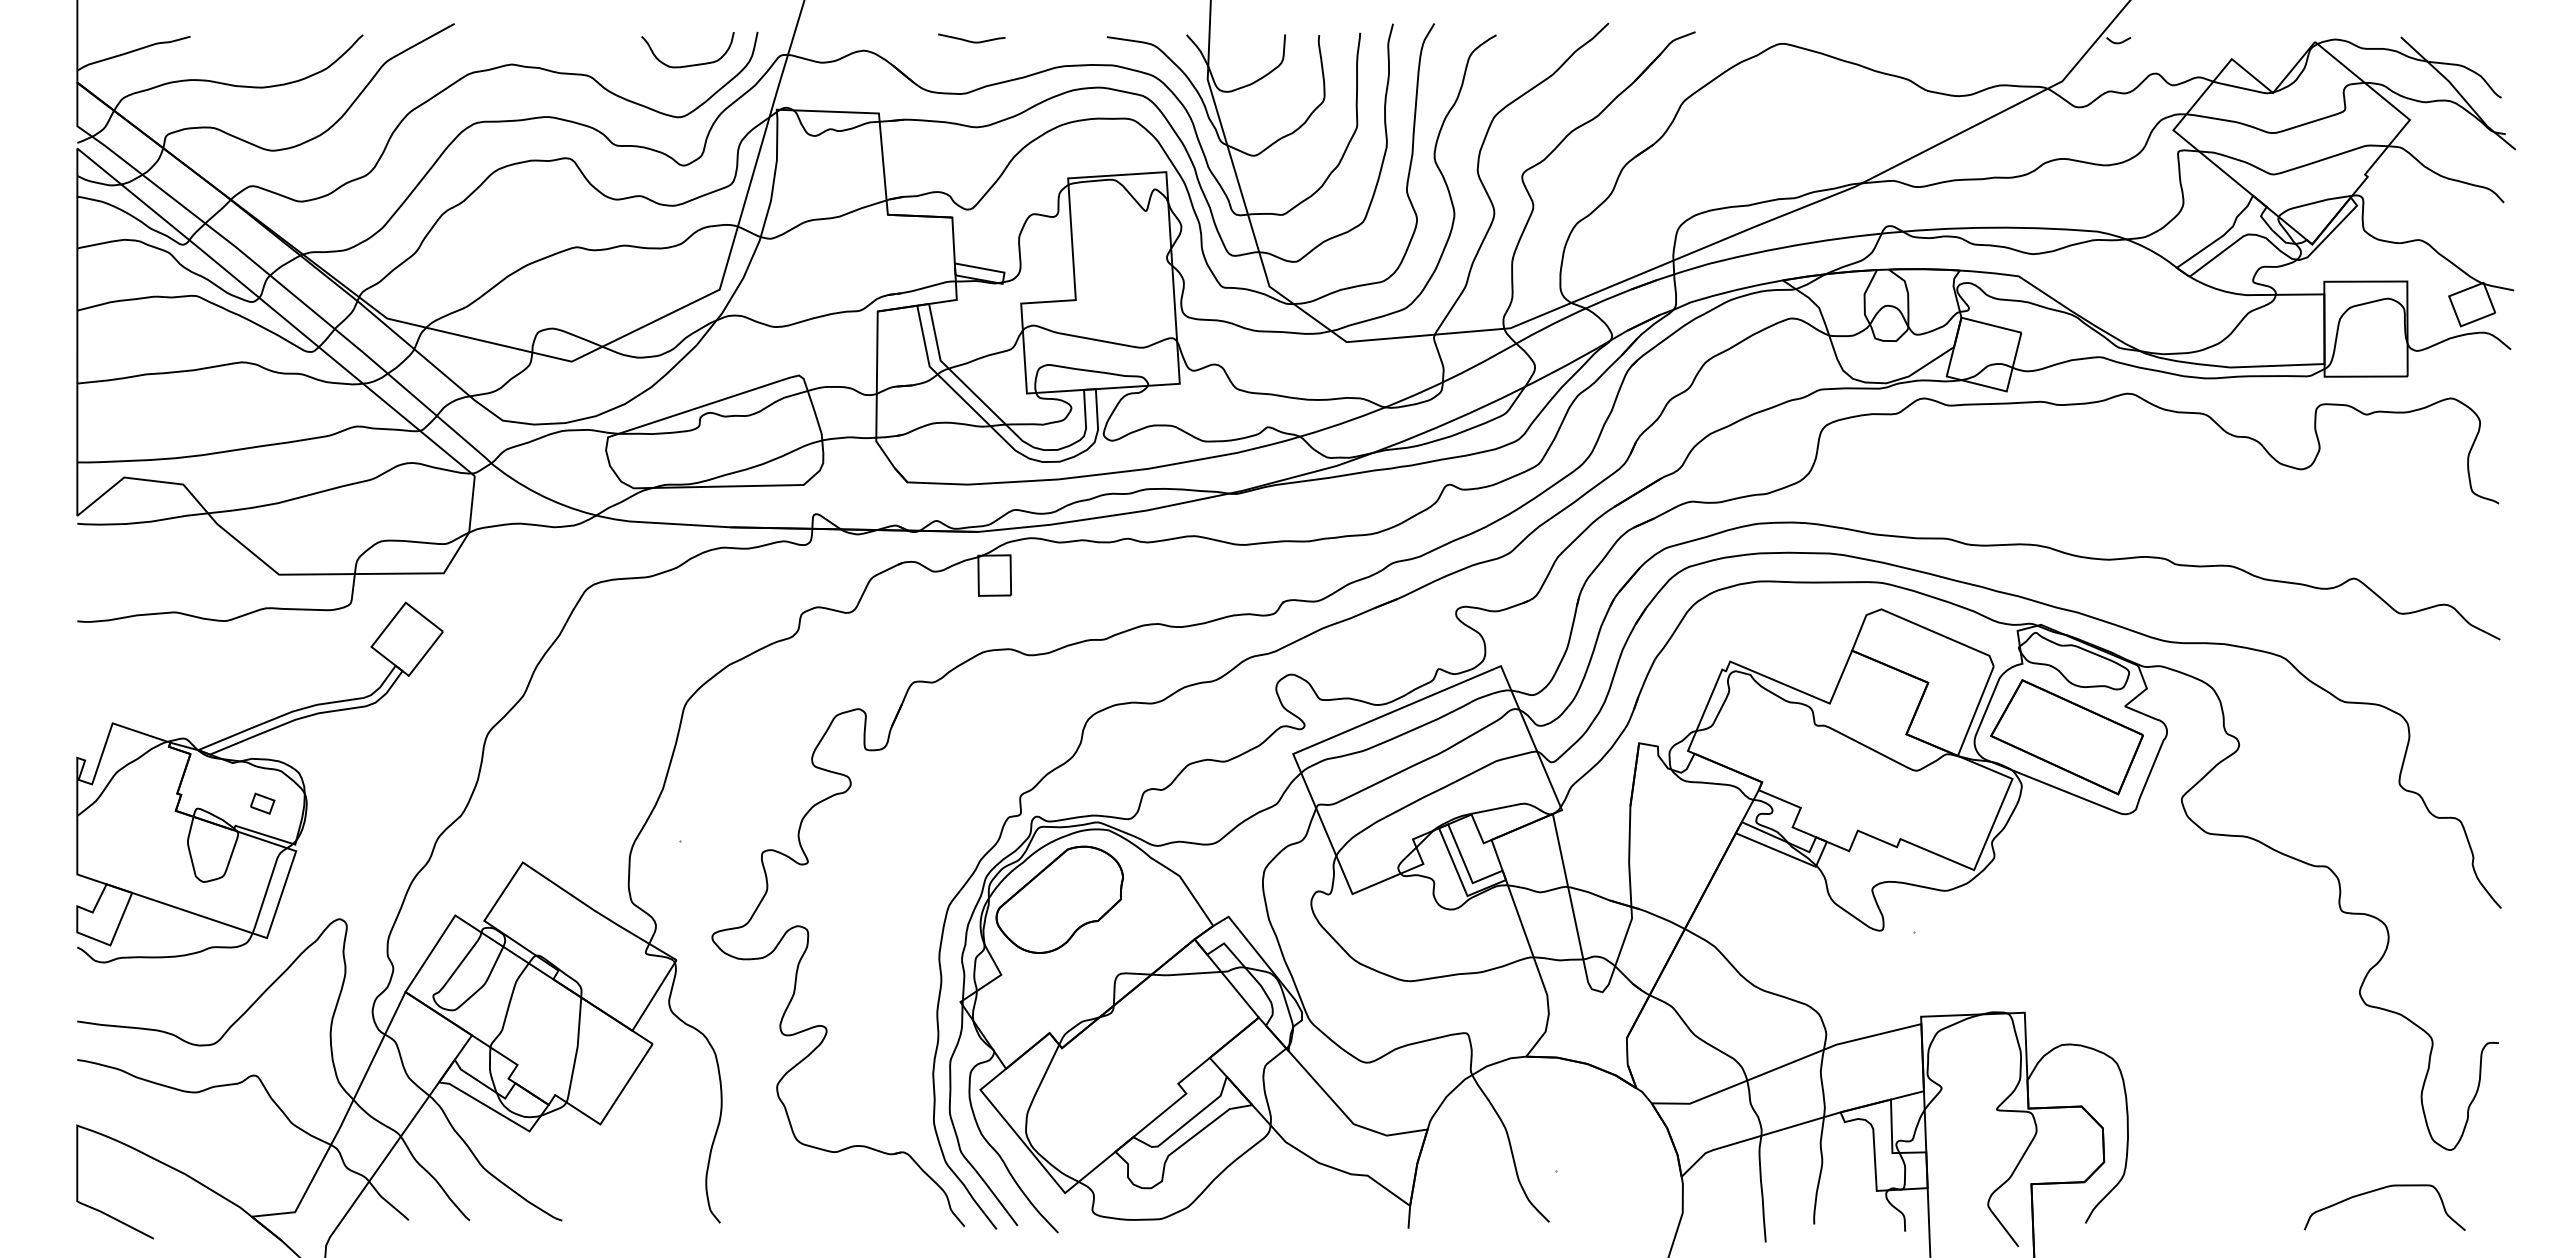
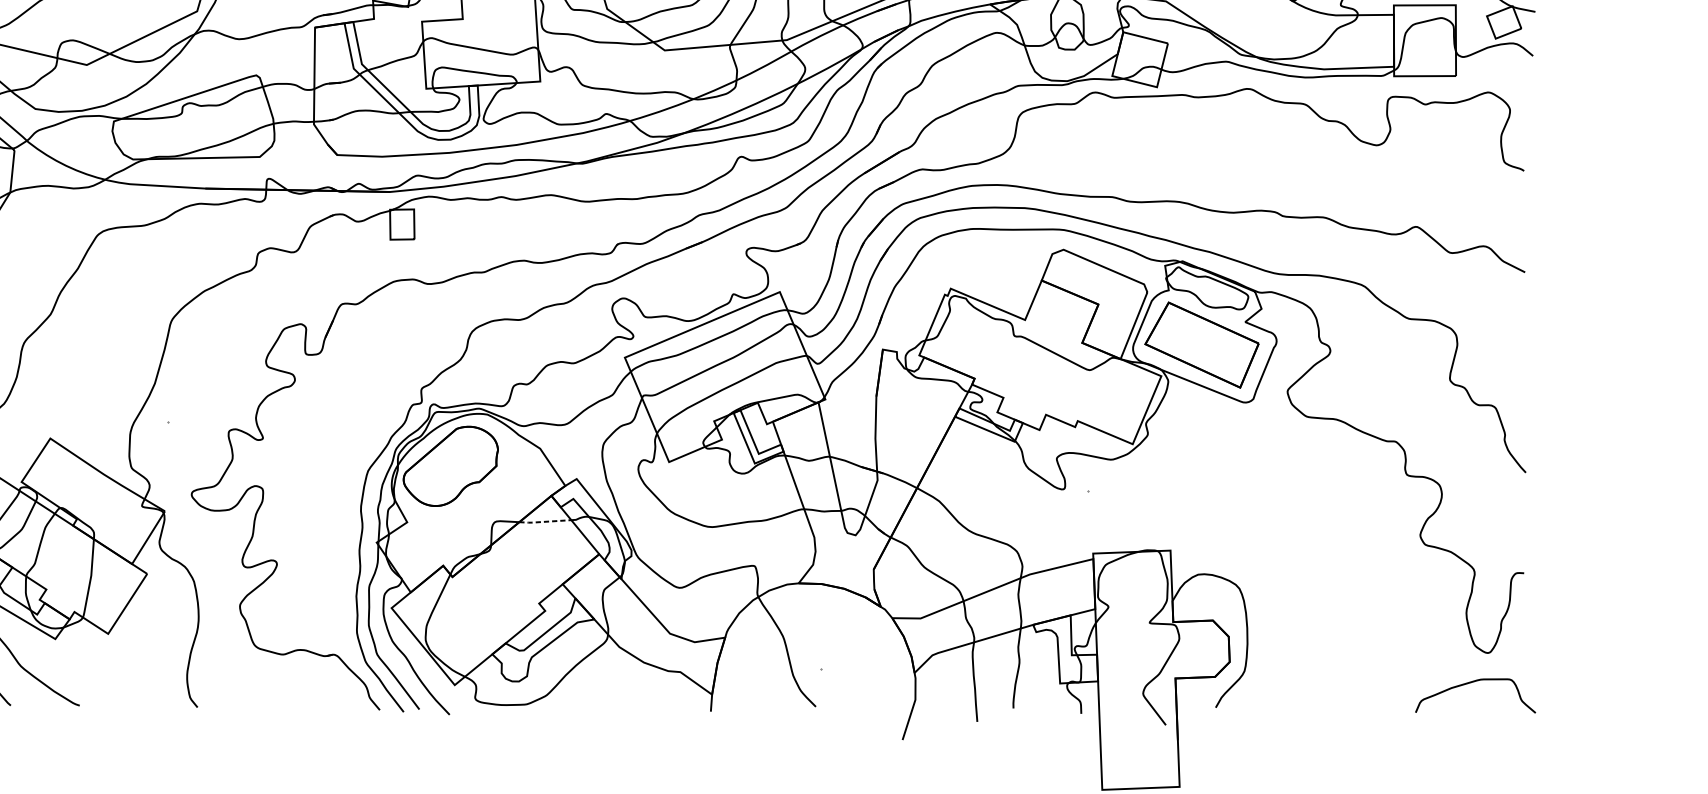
line: (1184, 974) -> (543, 522), solid -> dashed
curve: (2378, 1190) -> (1470, 683), moved

